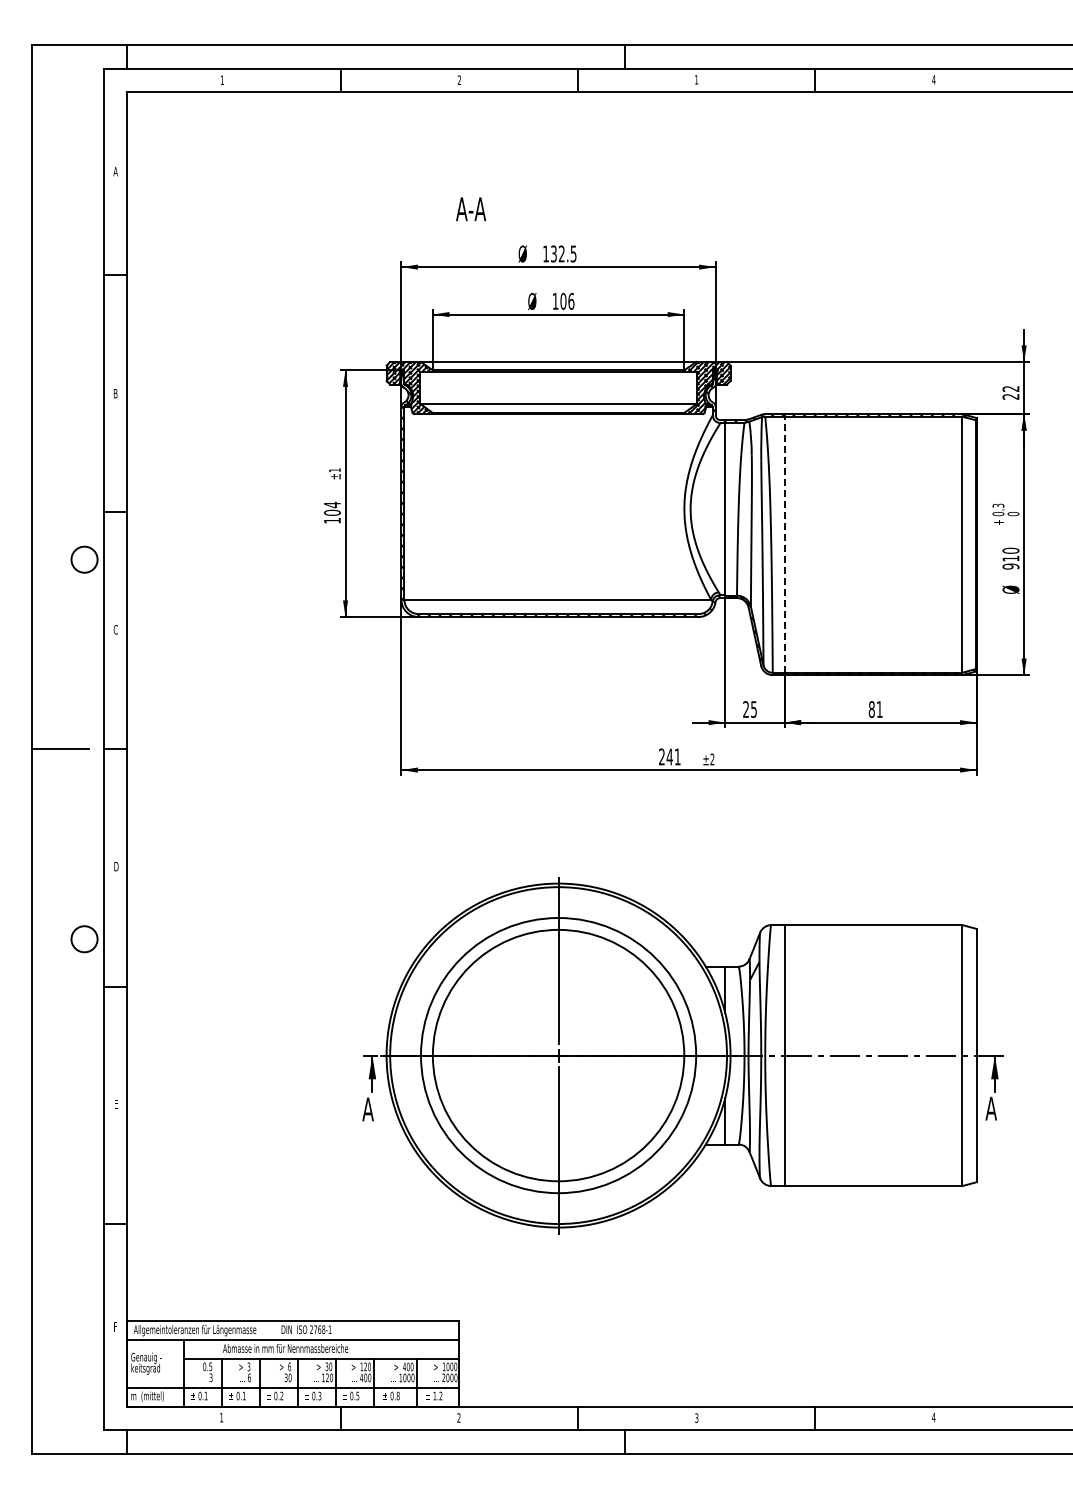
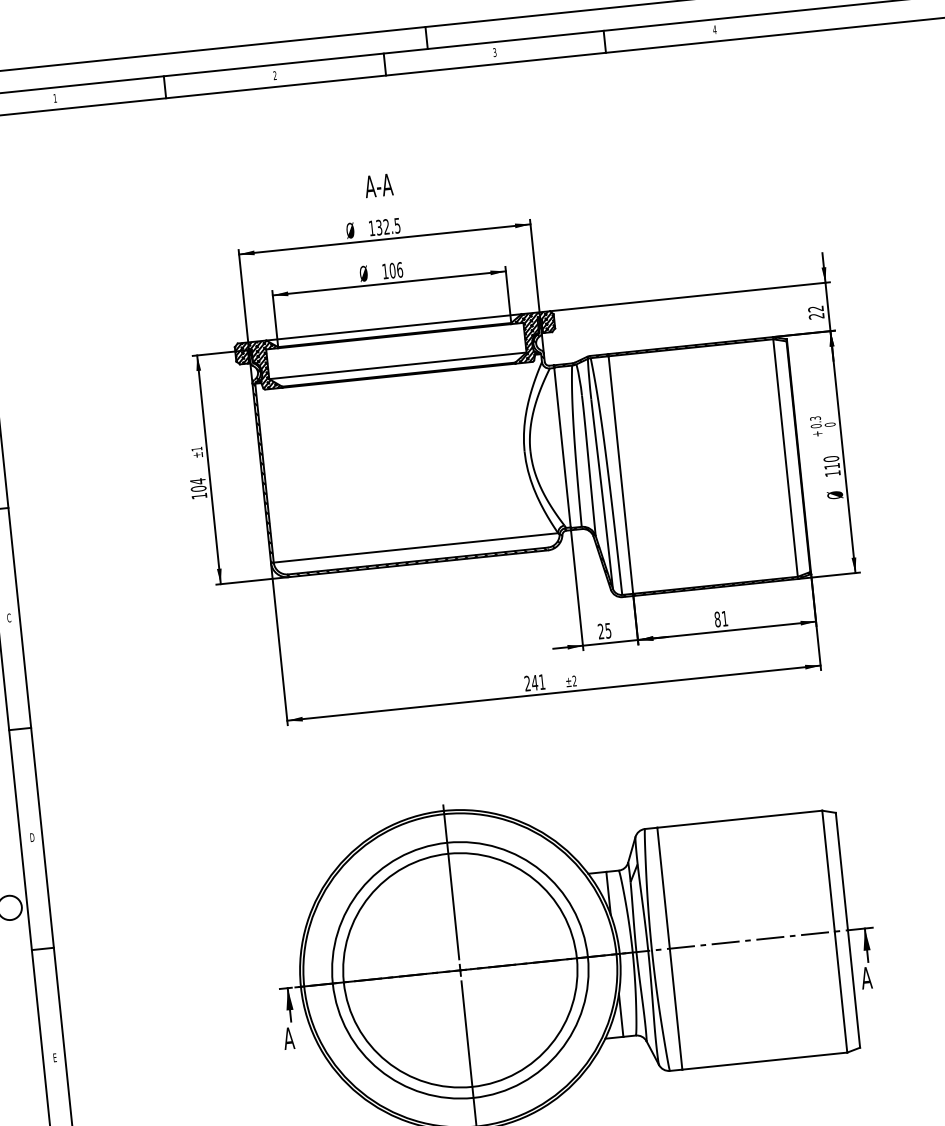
text: (696, 79) -> (494, 52), 1 -> 3
text: (471, 208) -> (379, 185), moved
line: (784, 544) -> (620, 474), dashed -> solid
text: (1010, 566) -> (832, 473), 910 -> 110

